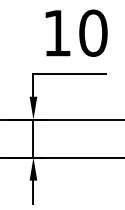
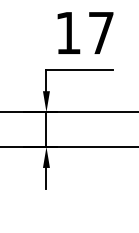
text: (93, 32) -> (101, 32), 10 -> 17

